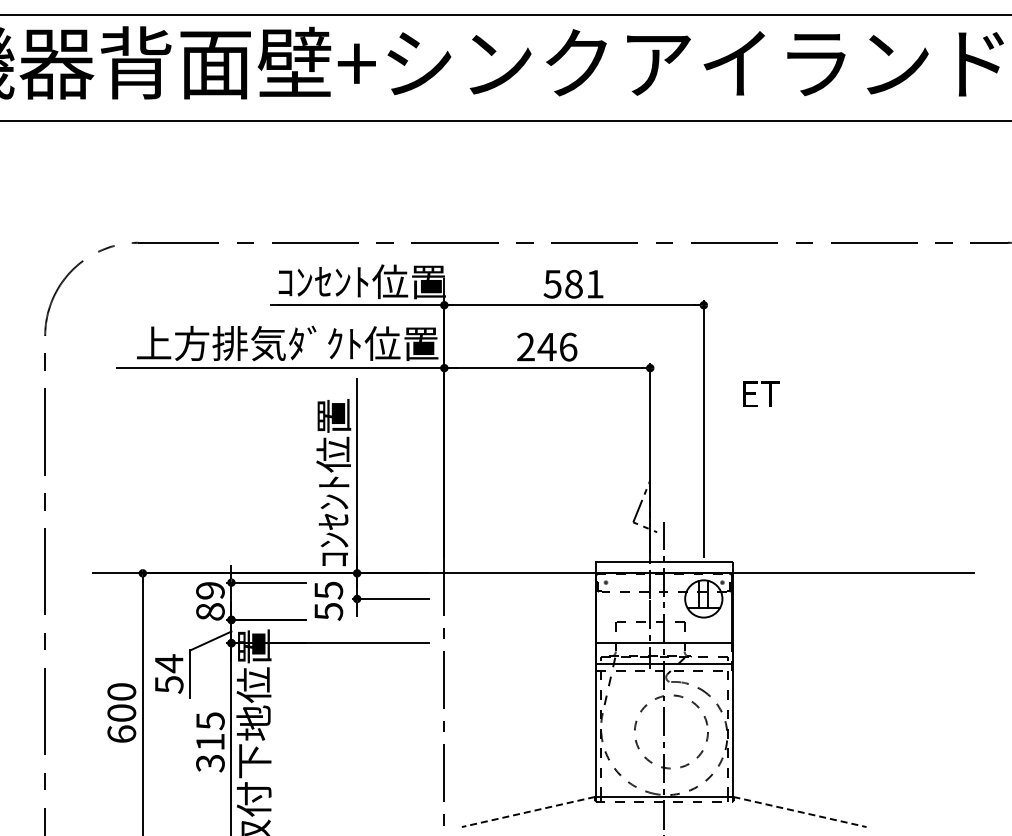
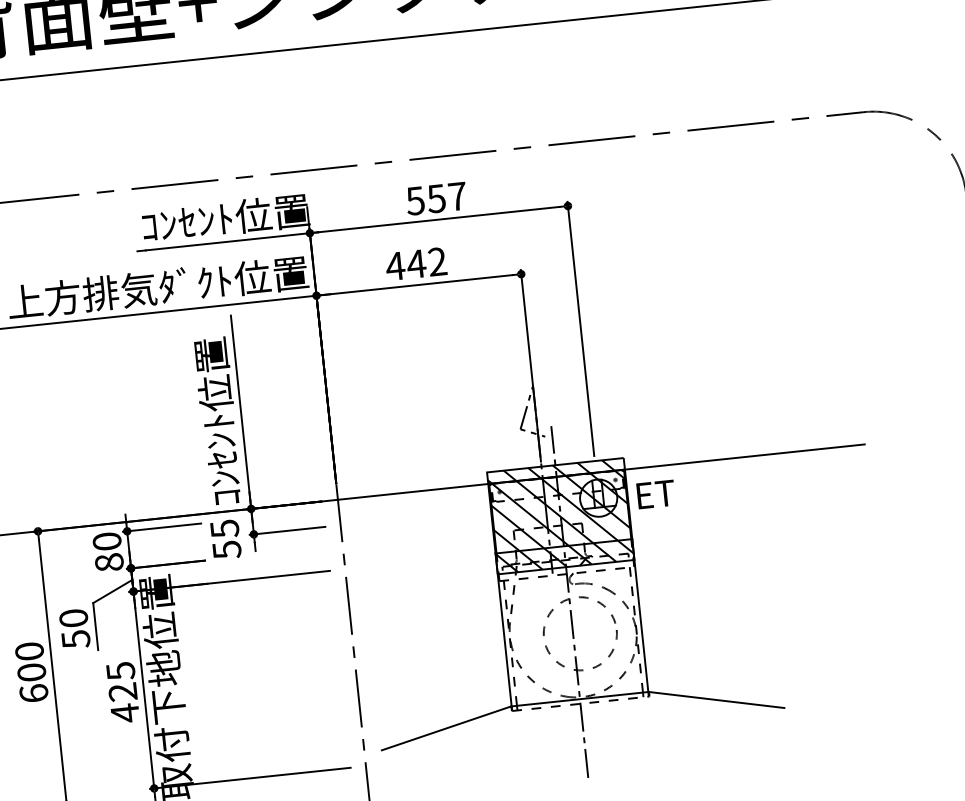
text: (583, 283) -> (446, 197), 581 -> 557
text: (546, 346) -> (415, 263), 246 -> 442
text: (761, 393) -> (656, 493), moved
text: (210, 590) -> (107, 541), 89 -> 80
hatch: (663, 612) -> (560, 515), added
text: (168, 663) -> (73, 618), 54 -> 50
text: (210, 753) -> (124, 703), 315 -> 425
line: (527, 812) -> (445, 728), dashed -> solid
line: (800, 812) -> (717, 700), dashed -> solid

